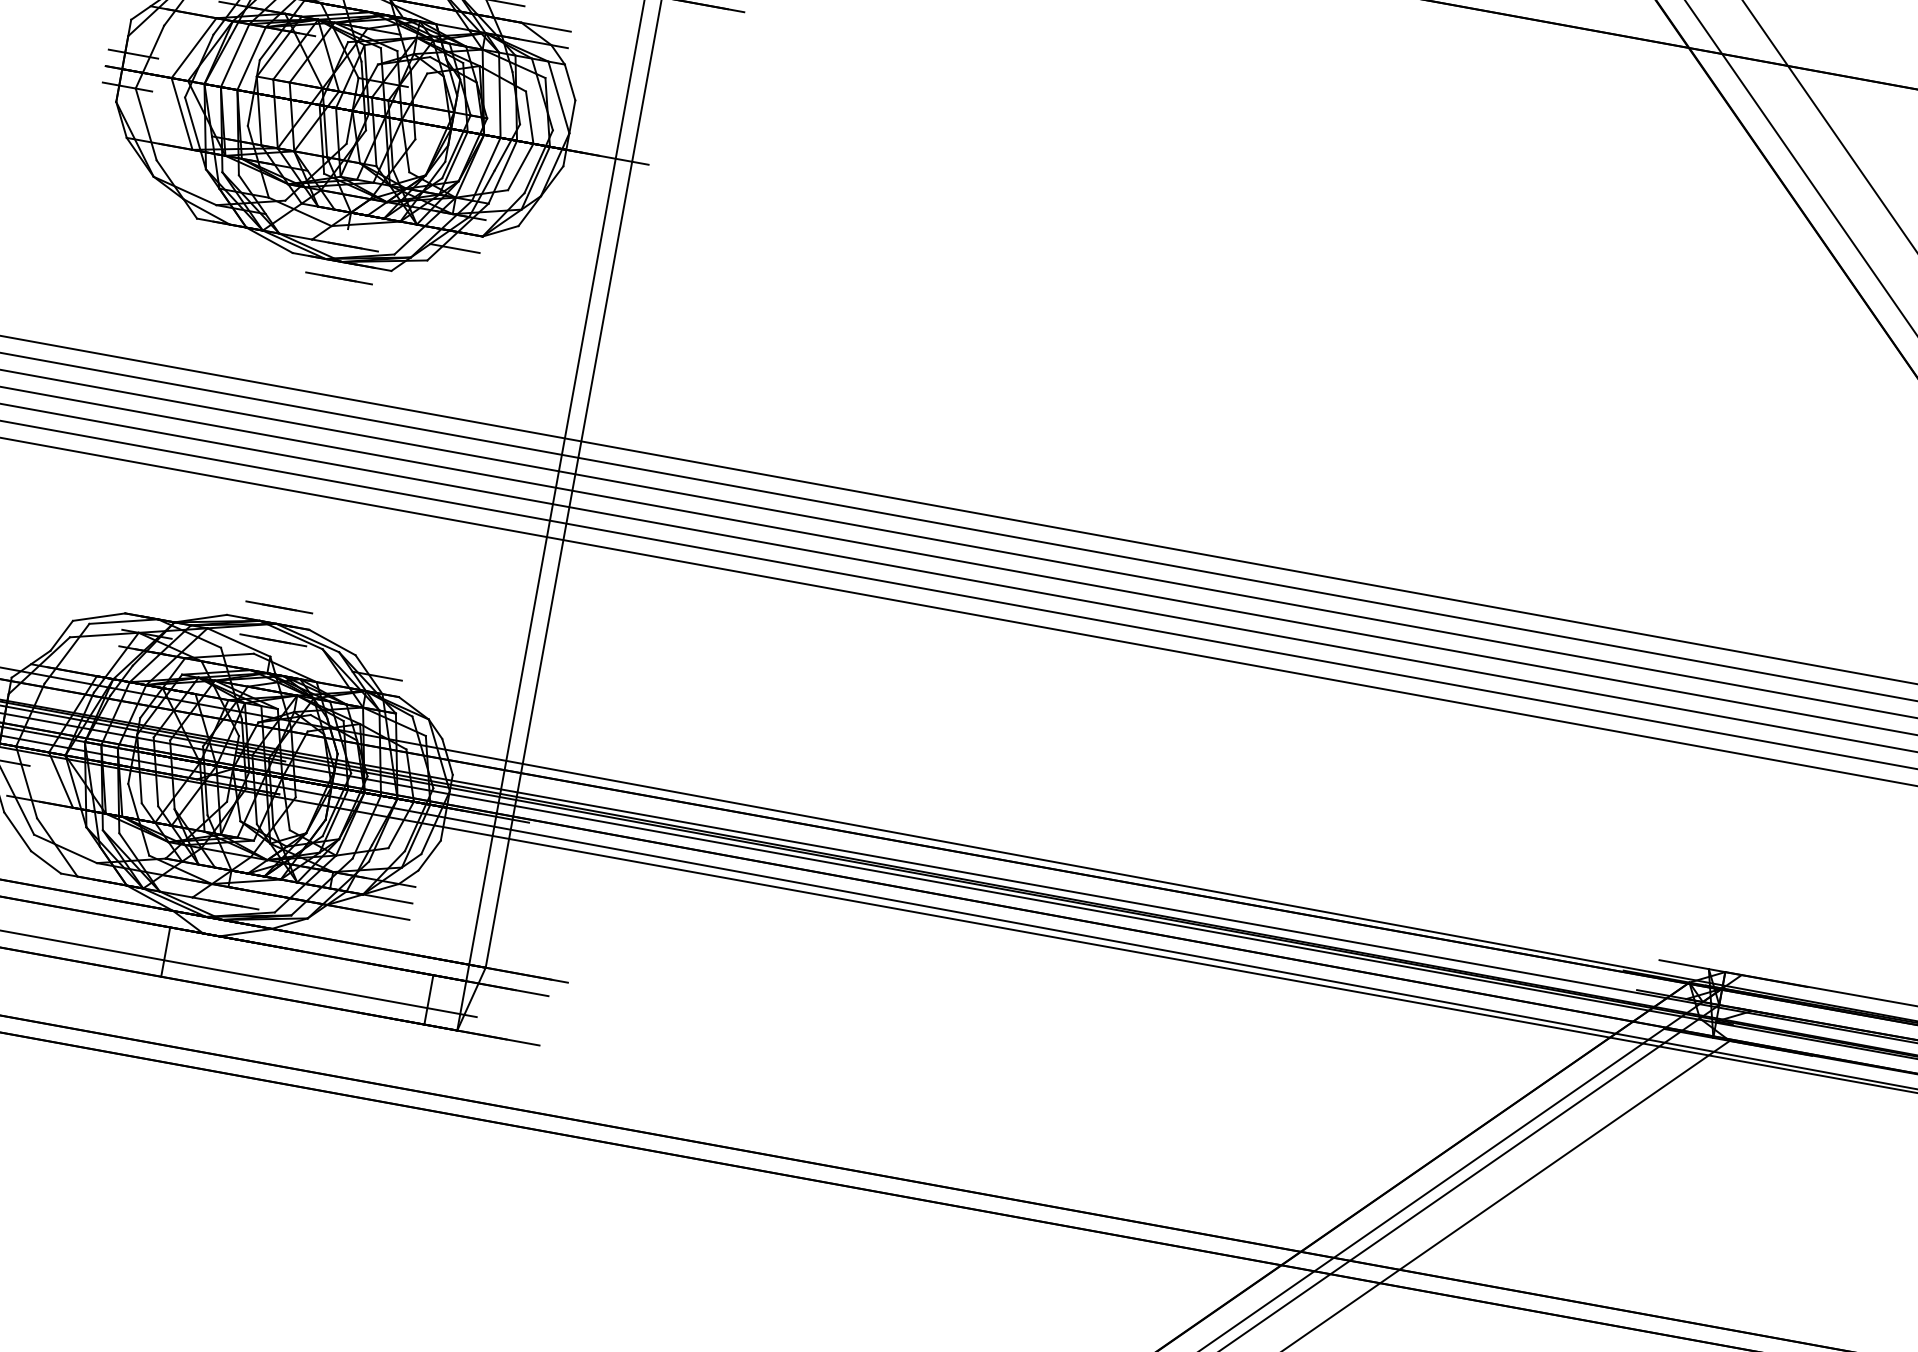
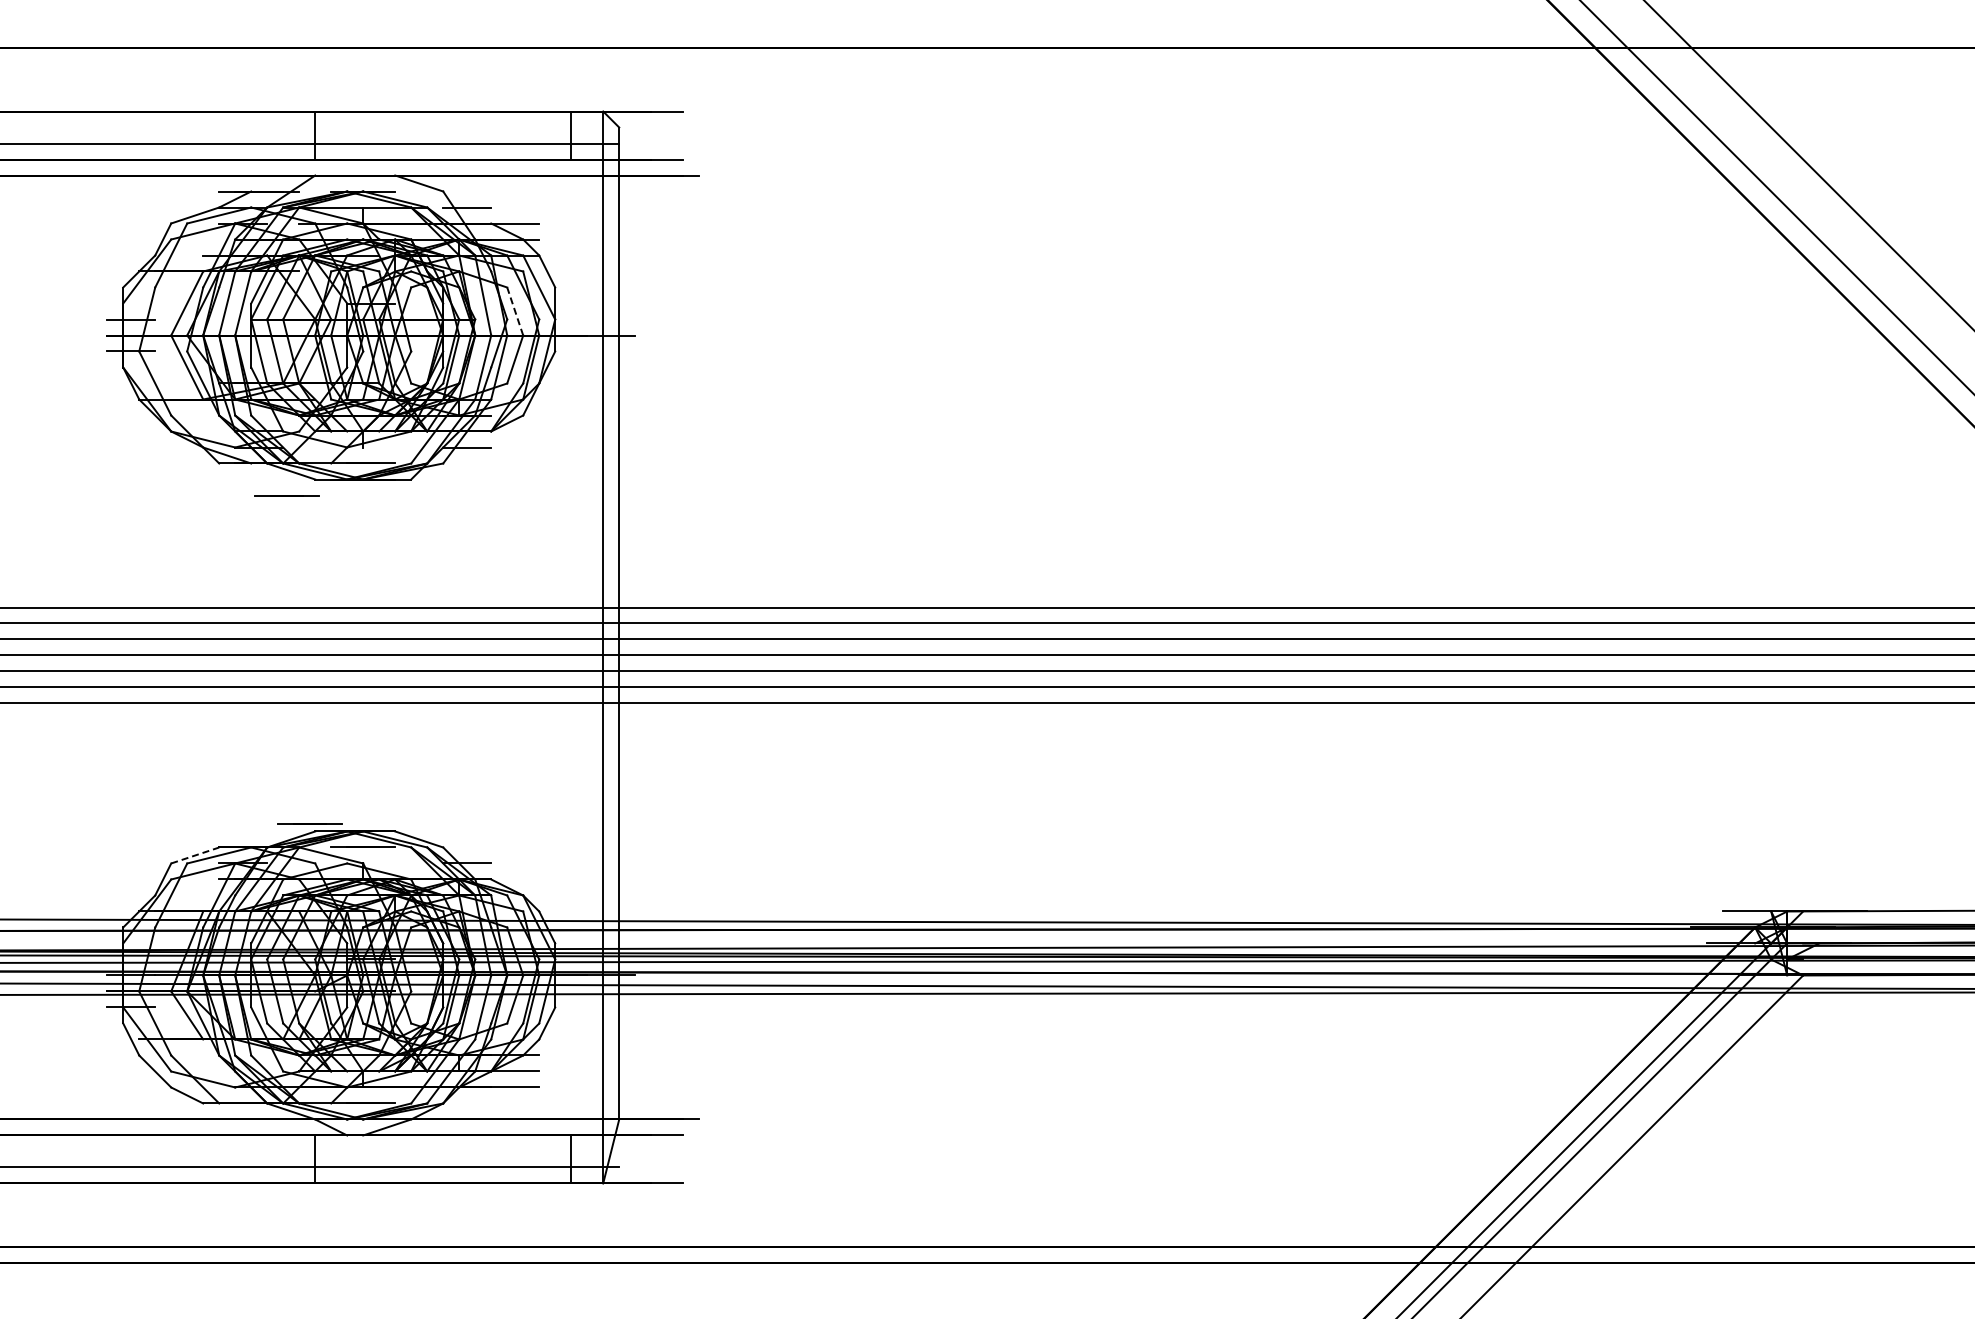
line: (530, 117) -> (515, 311), solid -> dashed
line: (338, 278) -> (286, 495), moved
line: (278, 606) -> (309, 823), moved
line: (99, 617) -> (195, 855), solid -> dashed

